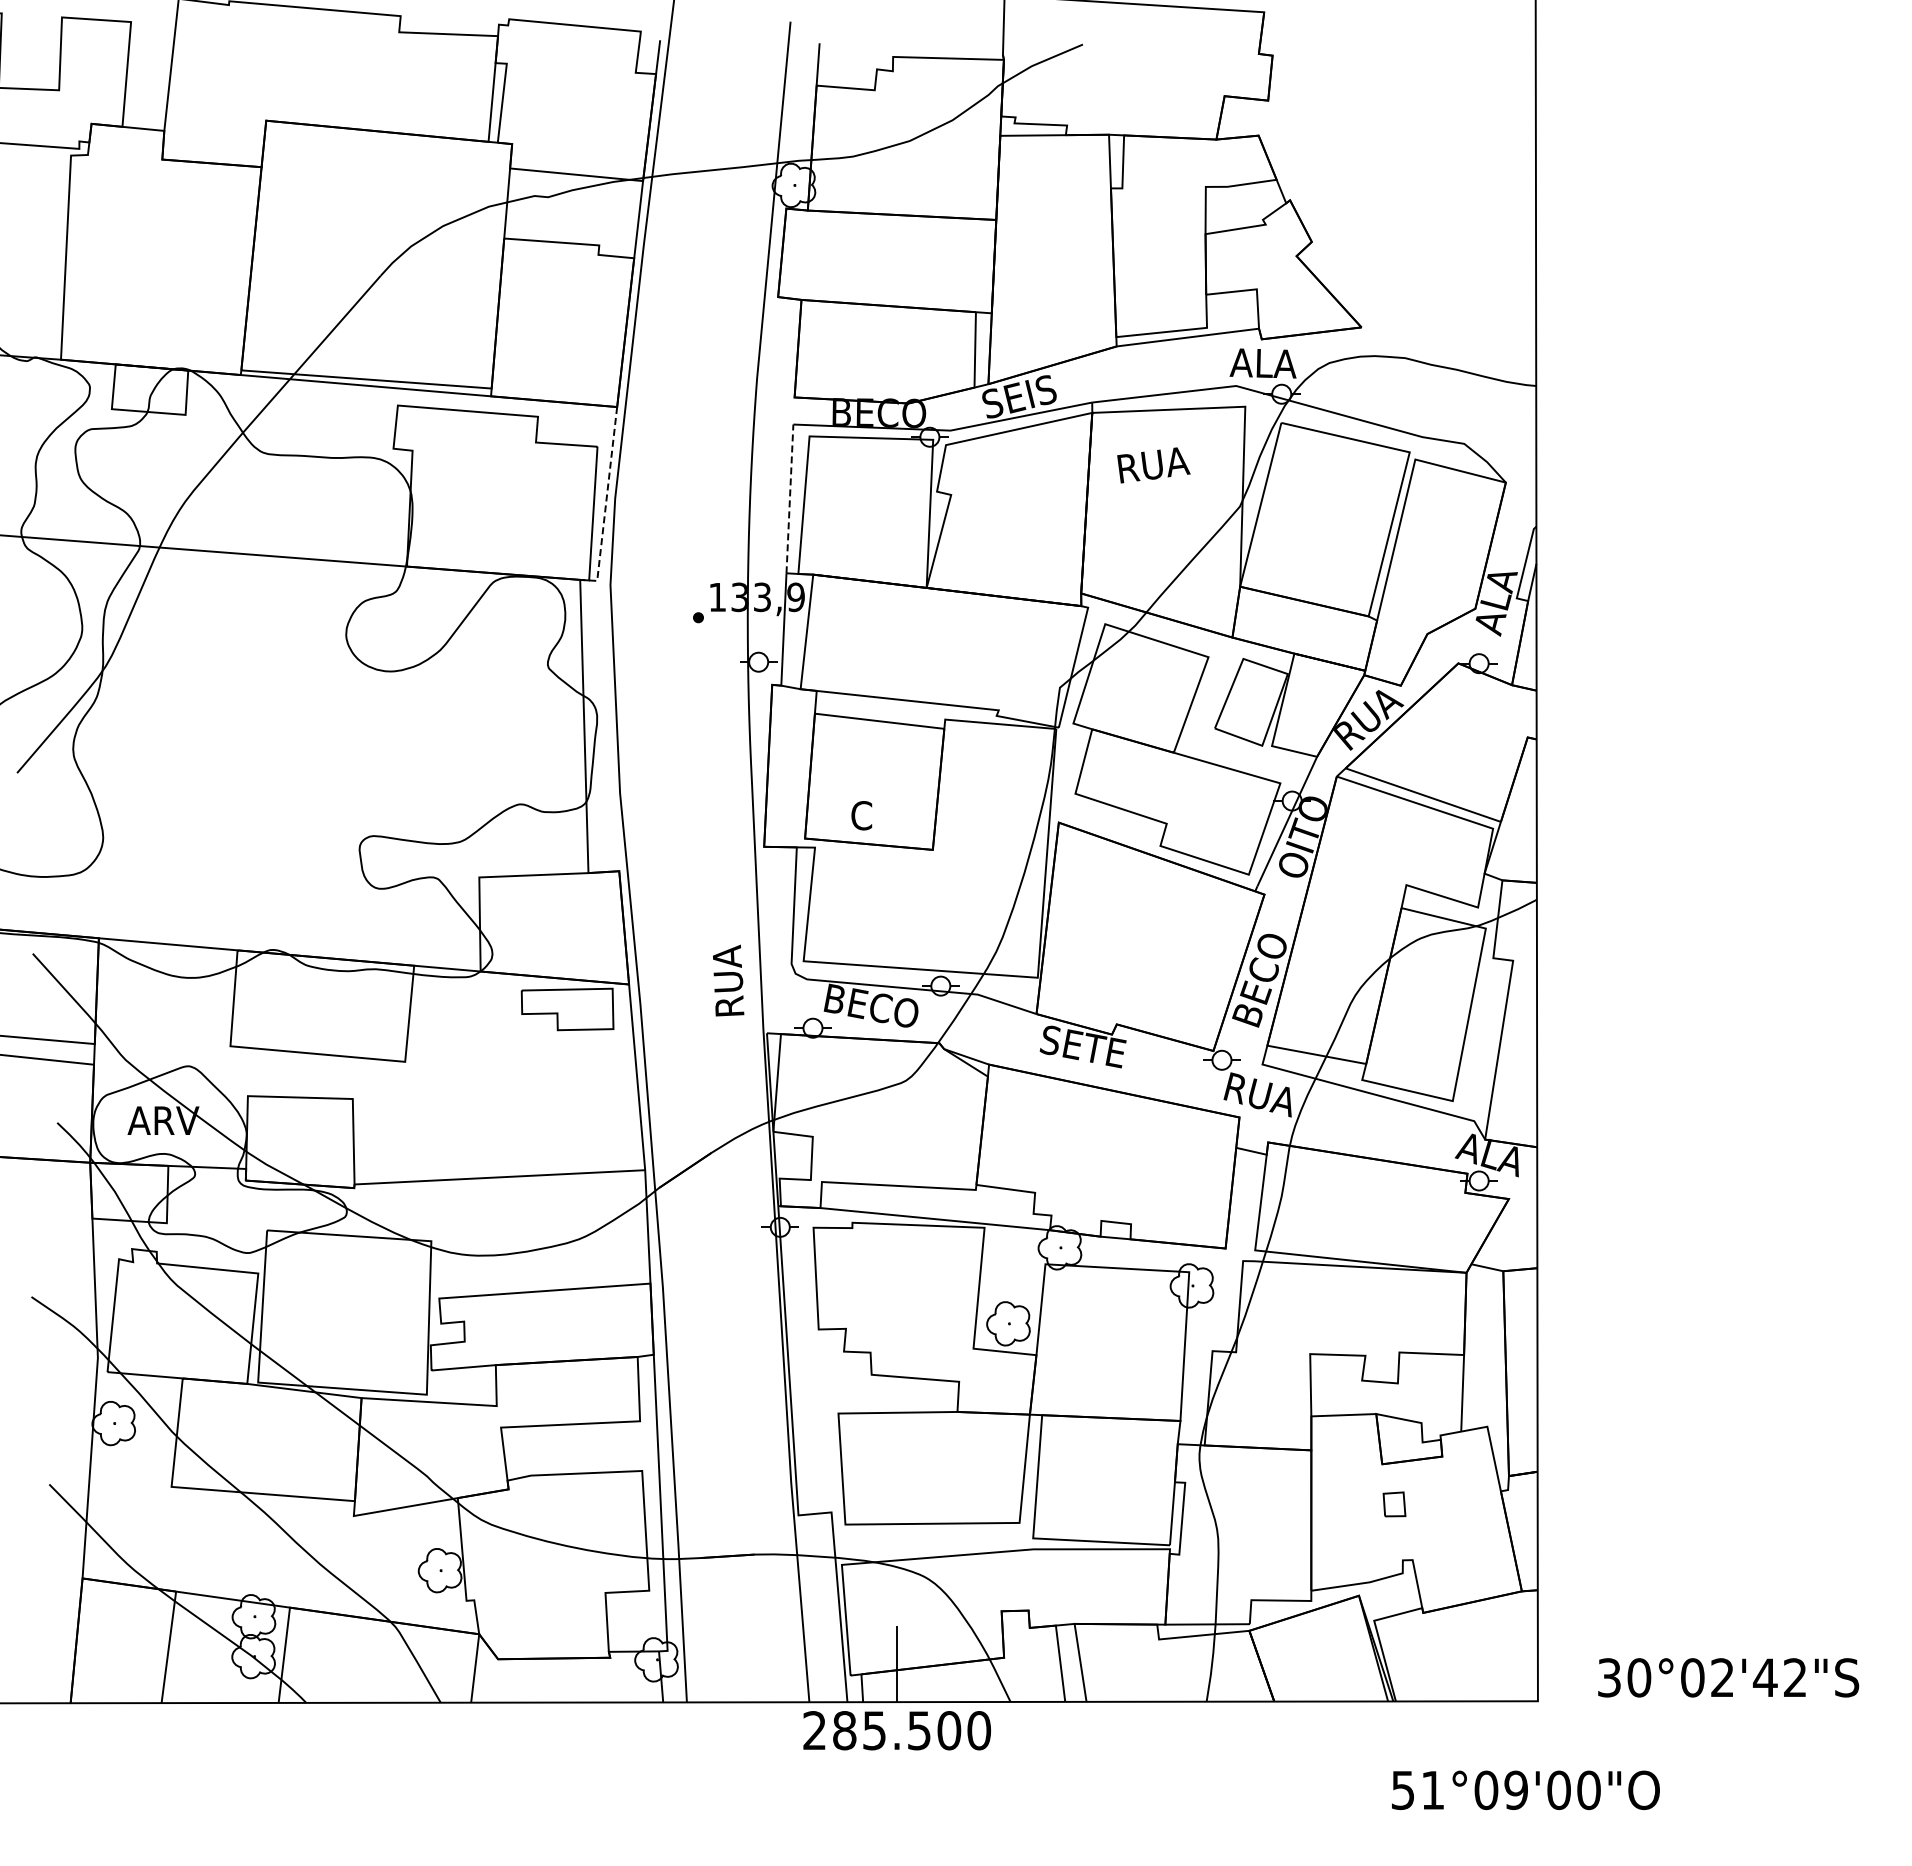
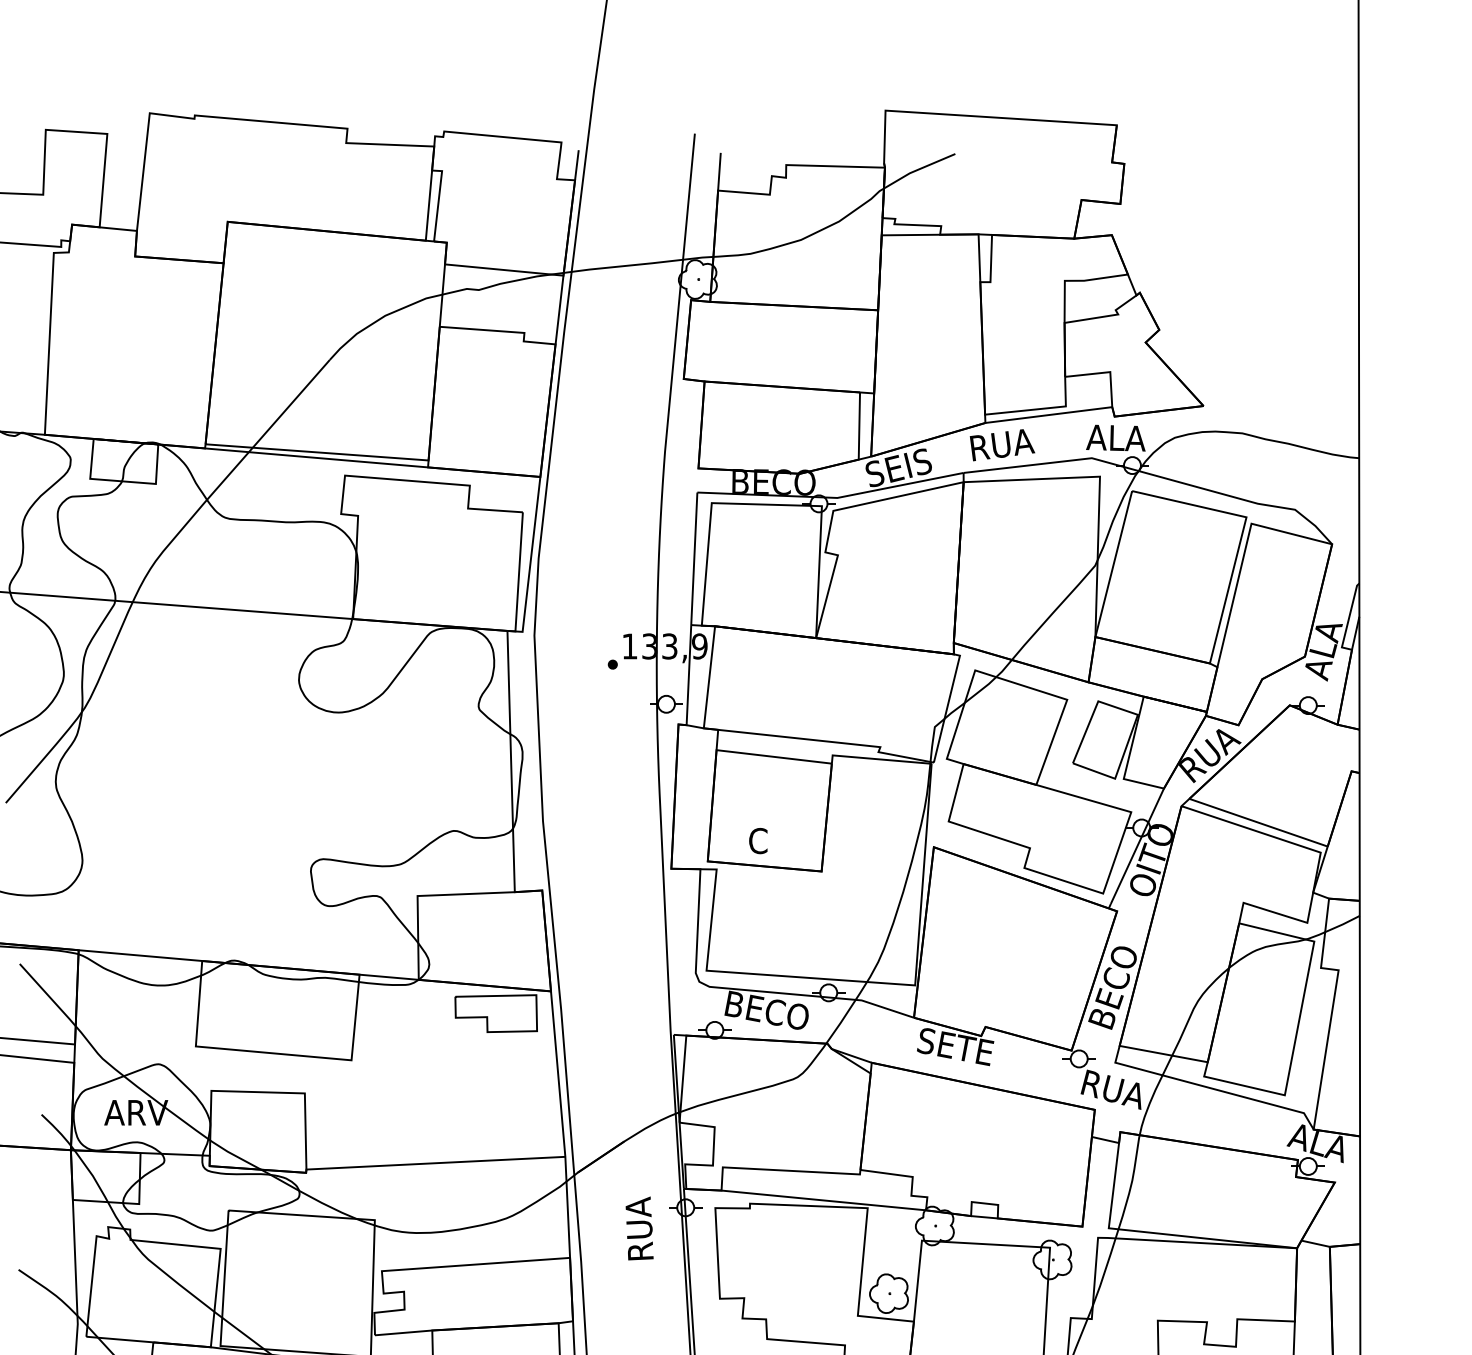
text: (1153, 465) -> (1002, 445), moved
line: (789, 498) -> (693, 558), dashed -> solid
line: (606, 503) -> (530, 562), dashed -> solid
text: (728, 980) -> (639, 1228), moved

